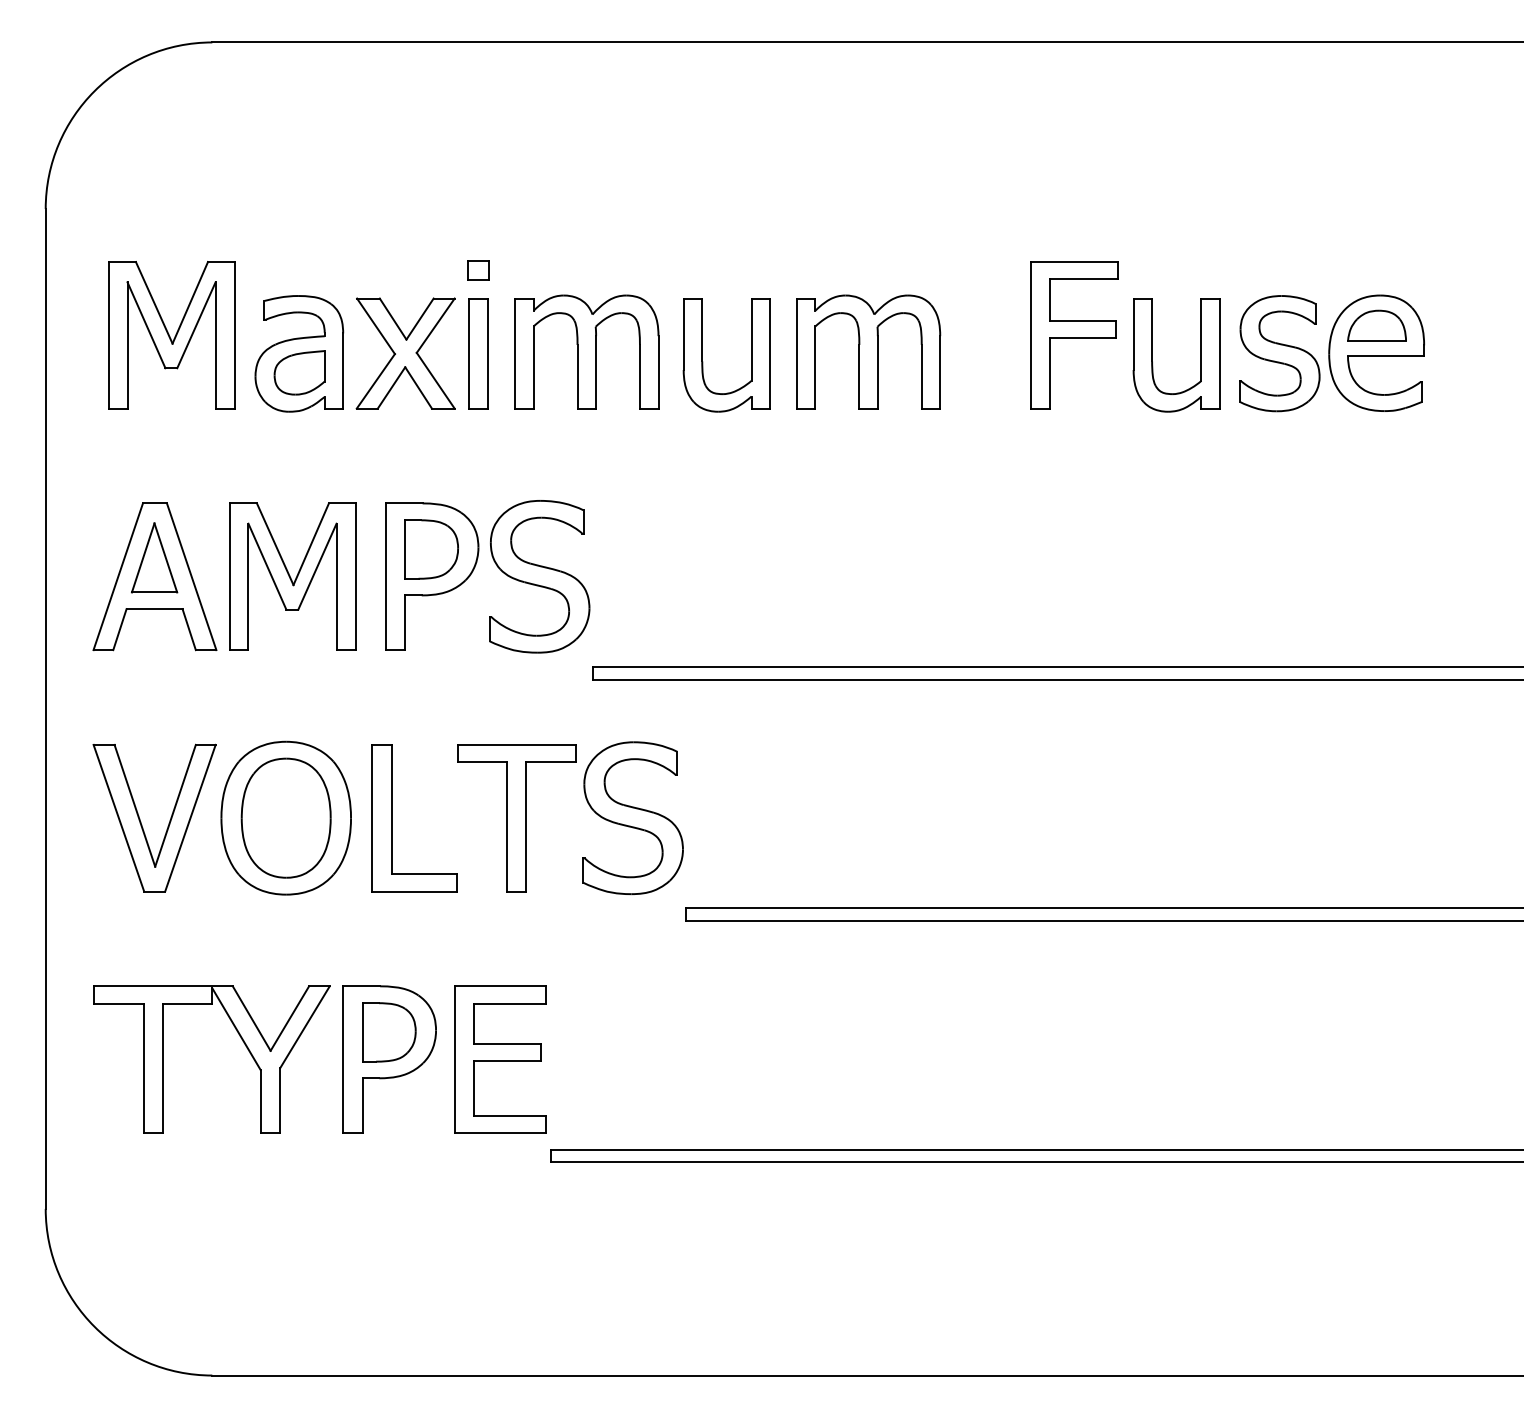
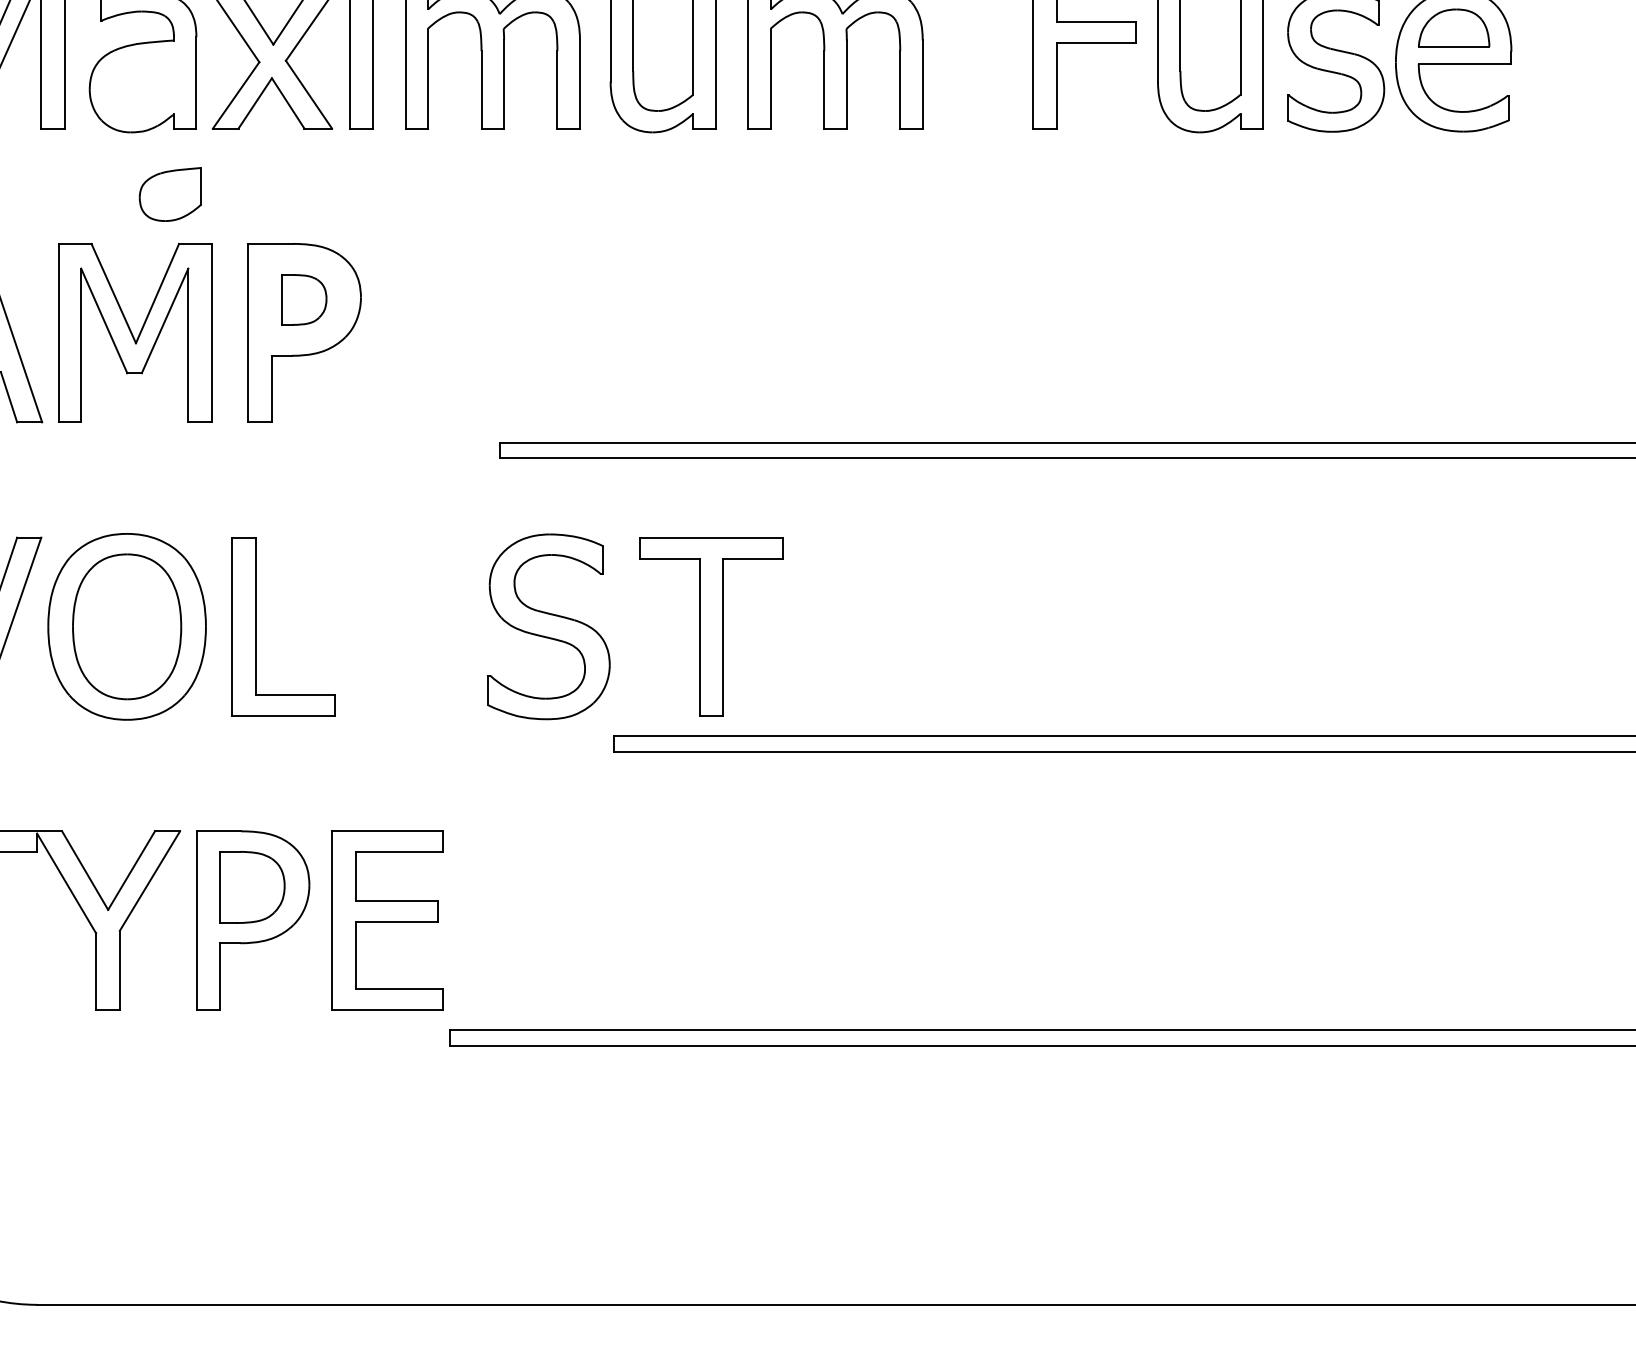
part: (299, 372) -> (170, 194), moved
part: (431, 549) -> (303, 299), size x0.7
part: (539, 576) -> (435, 332), removed
part: (516, 818) -> (711, 627), moved

